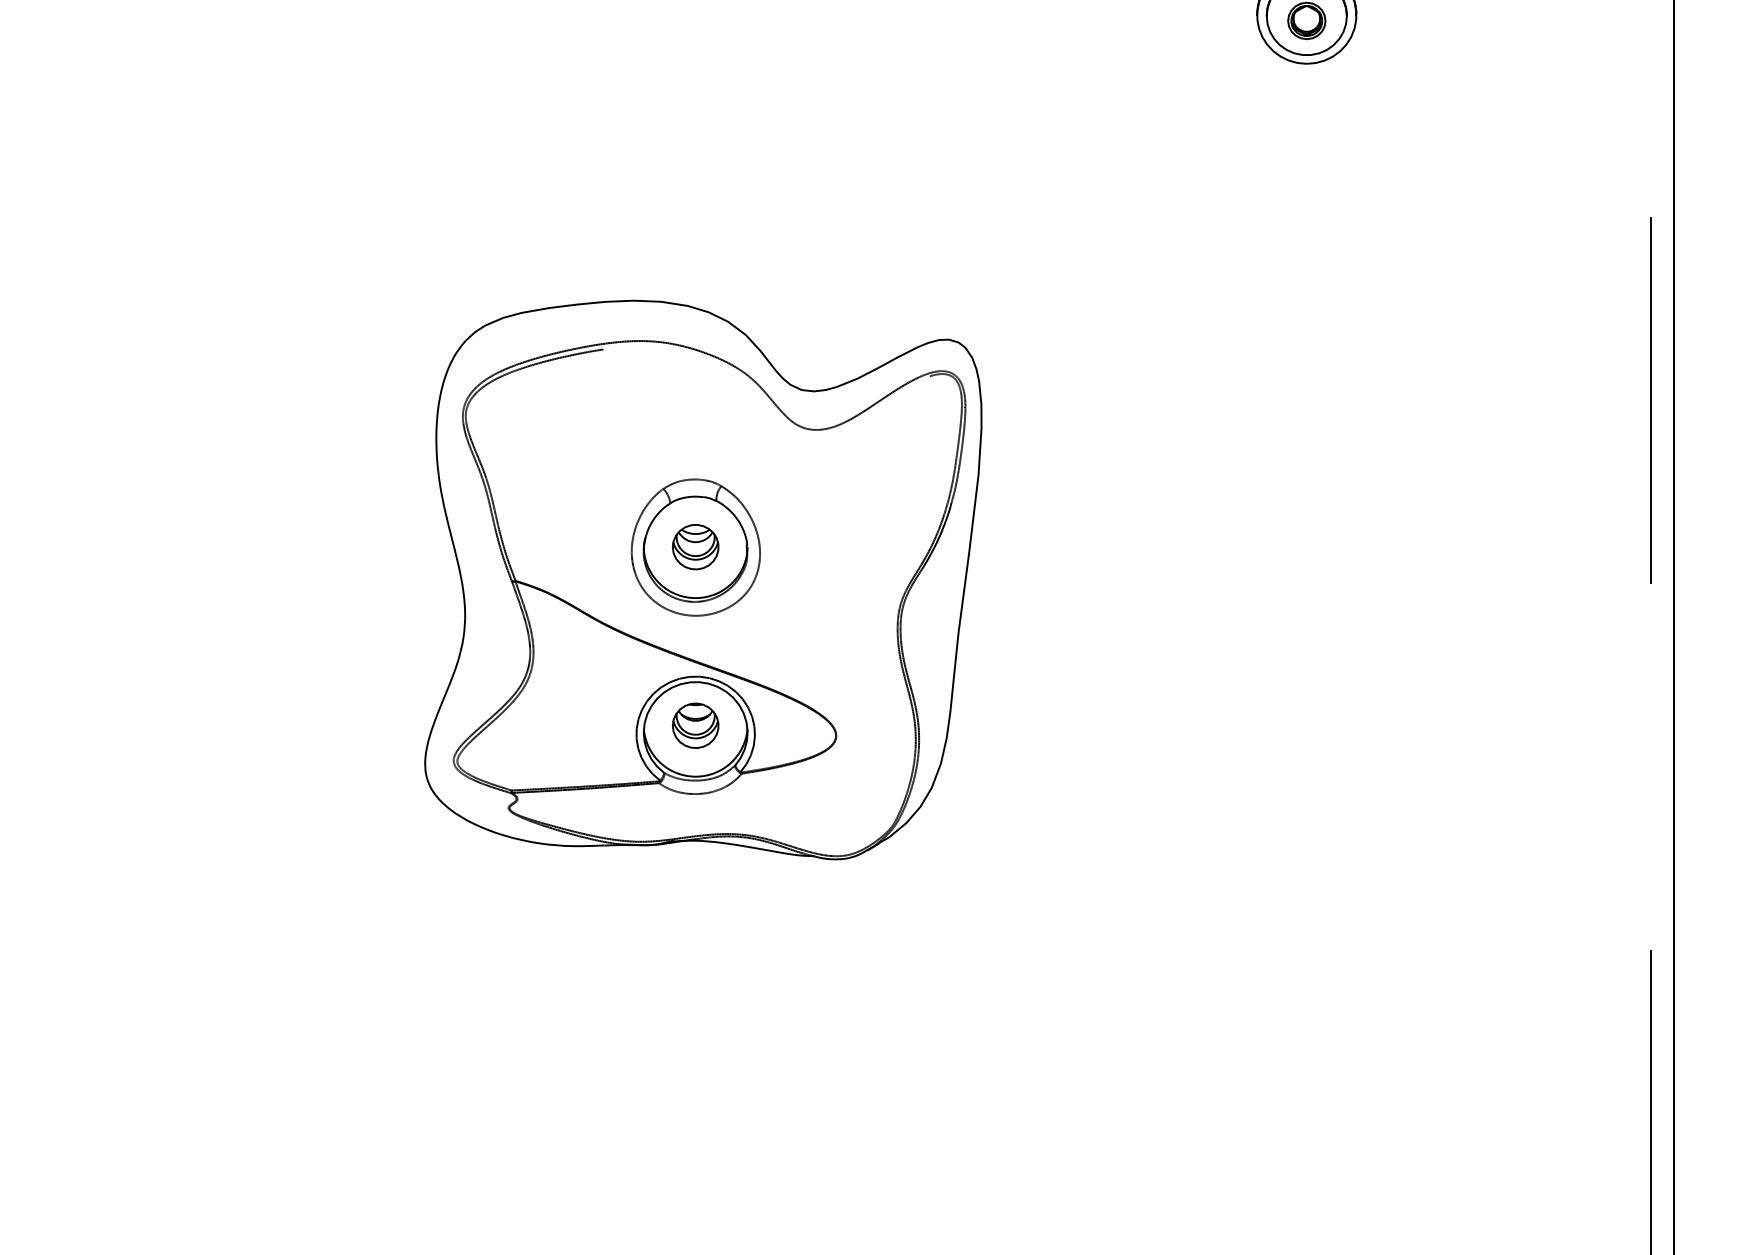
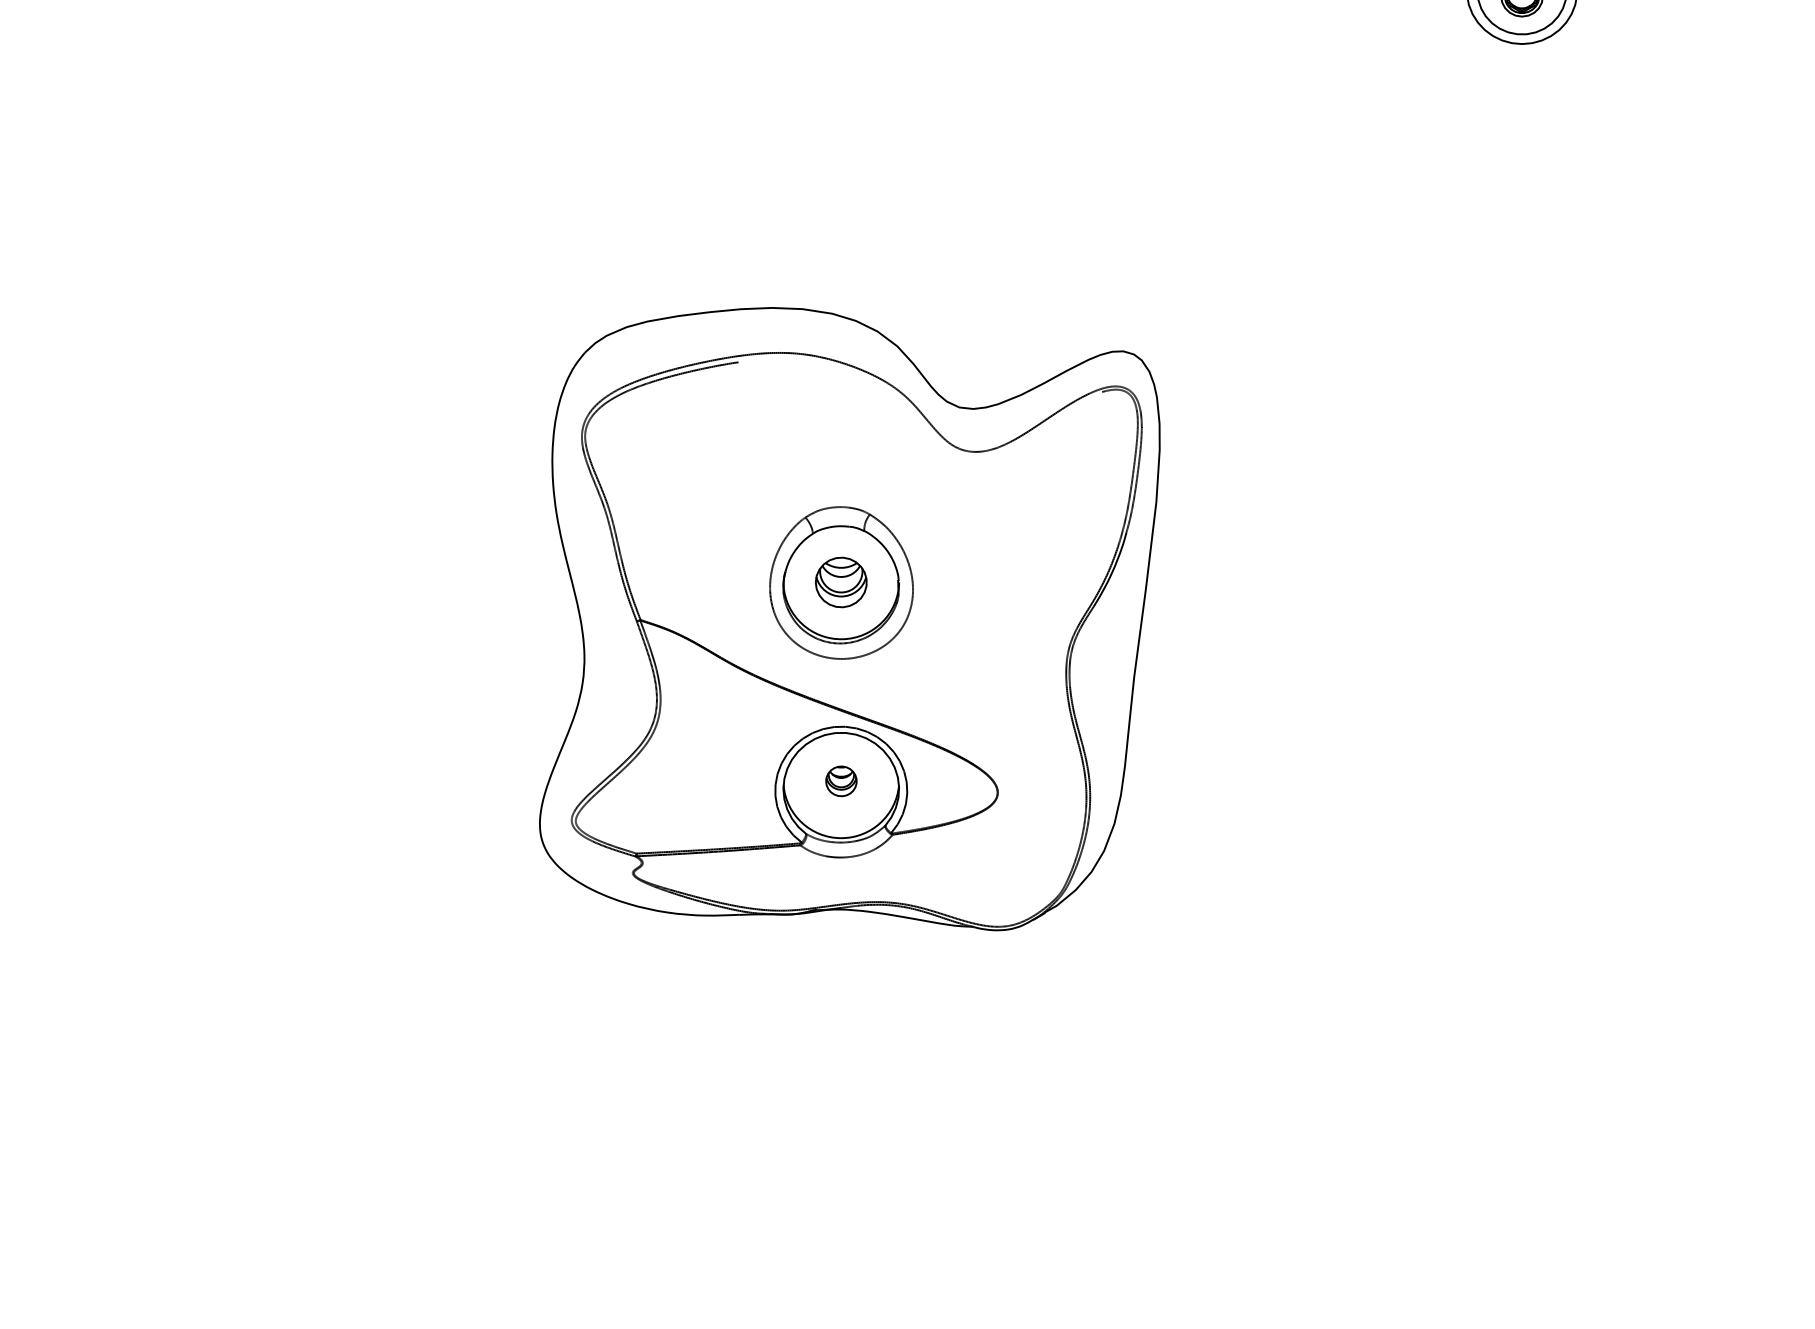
part: (695, 725) -> (841, 781), size x0.6

